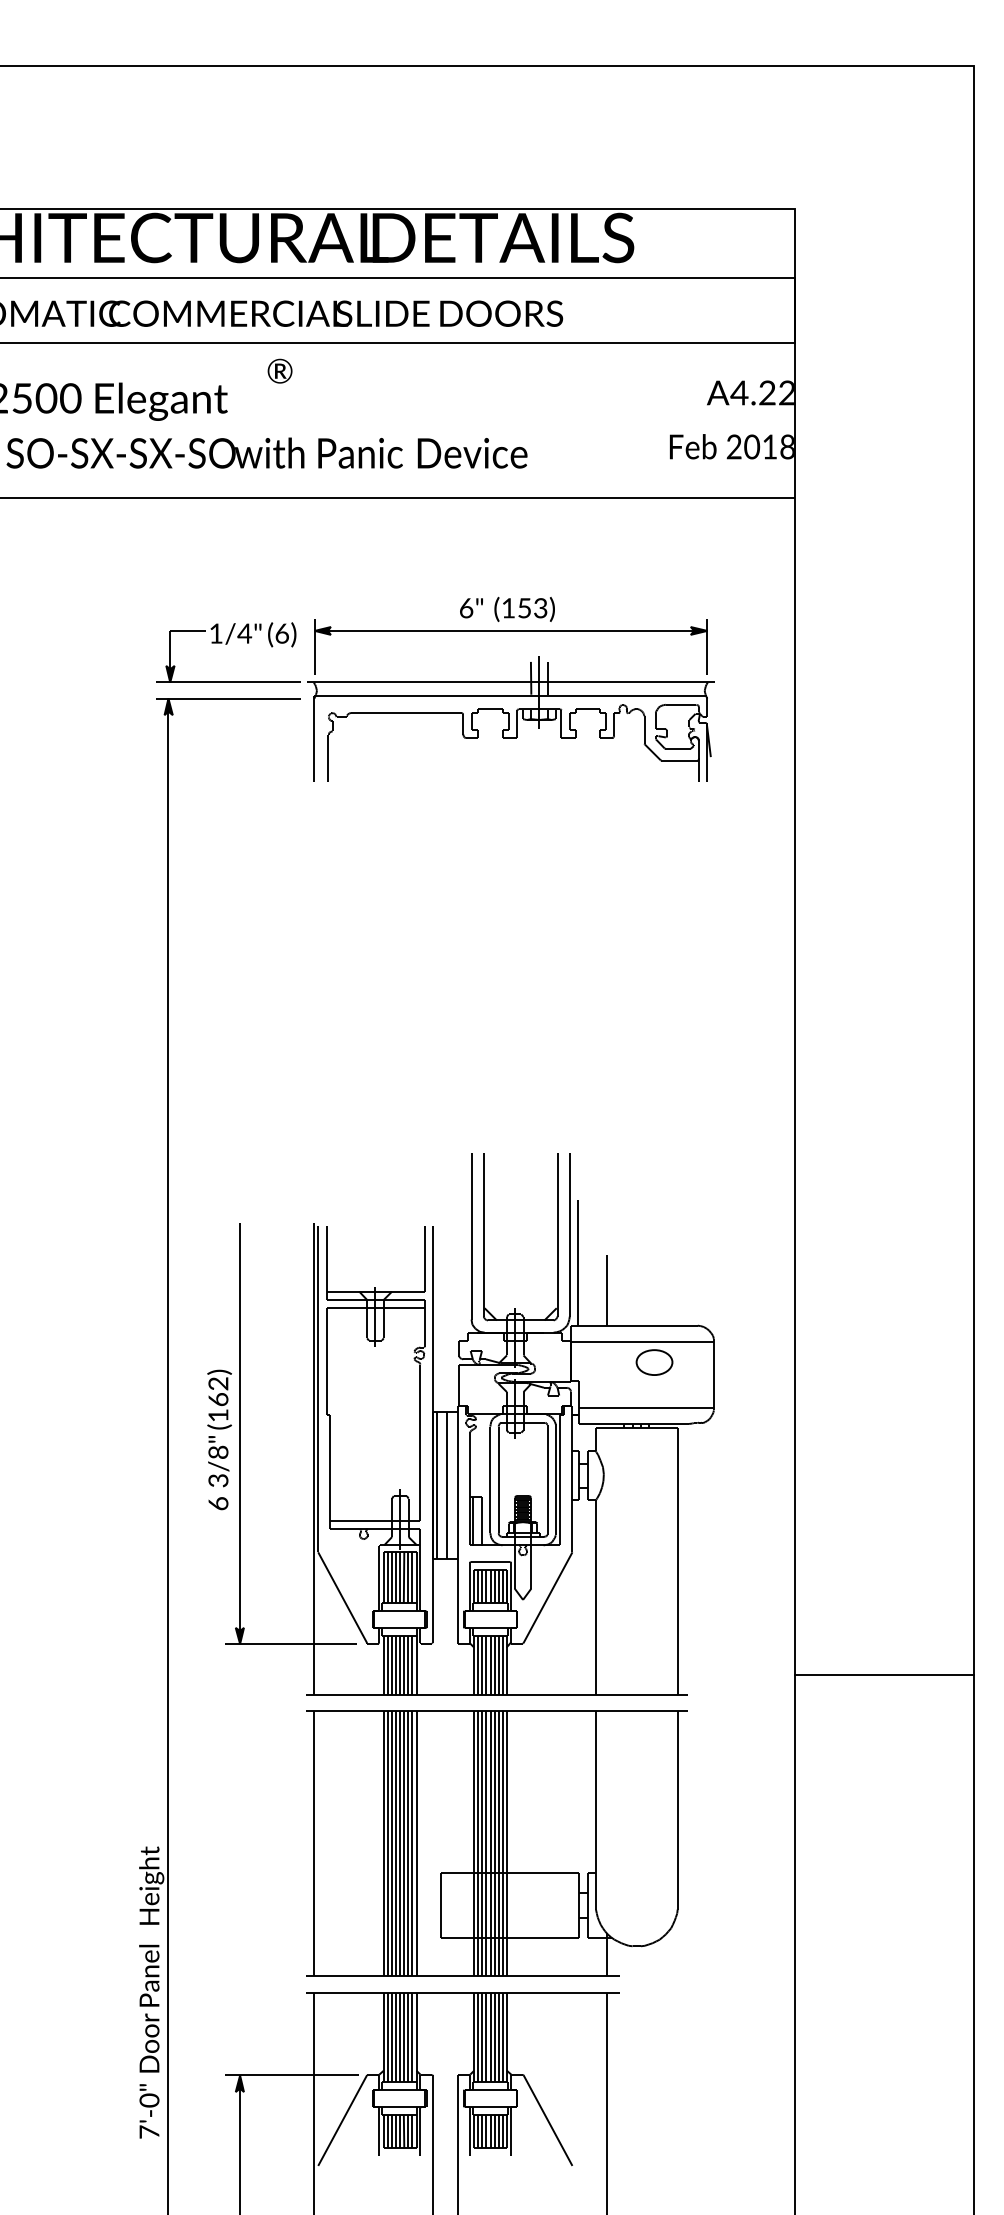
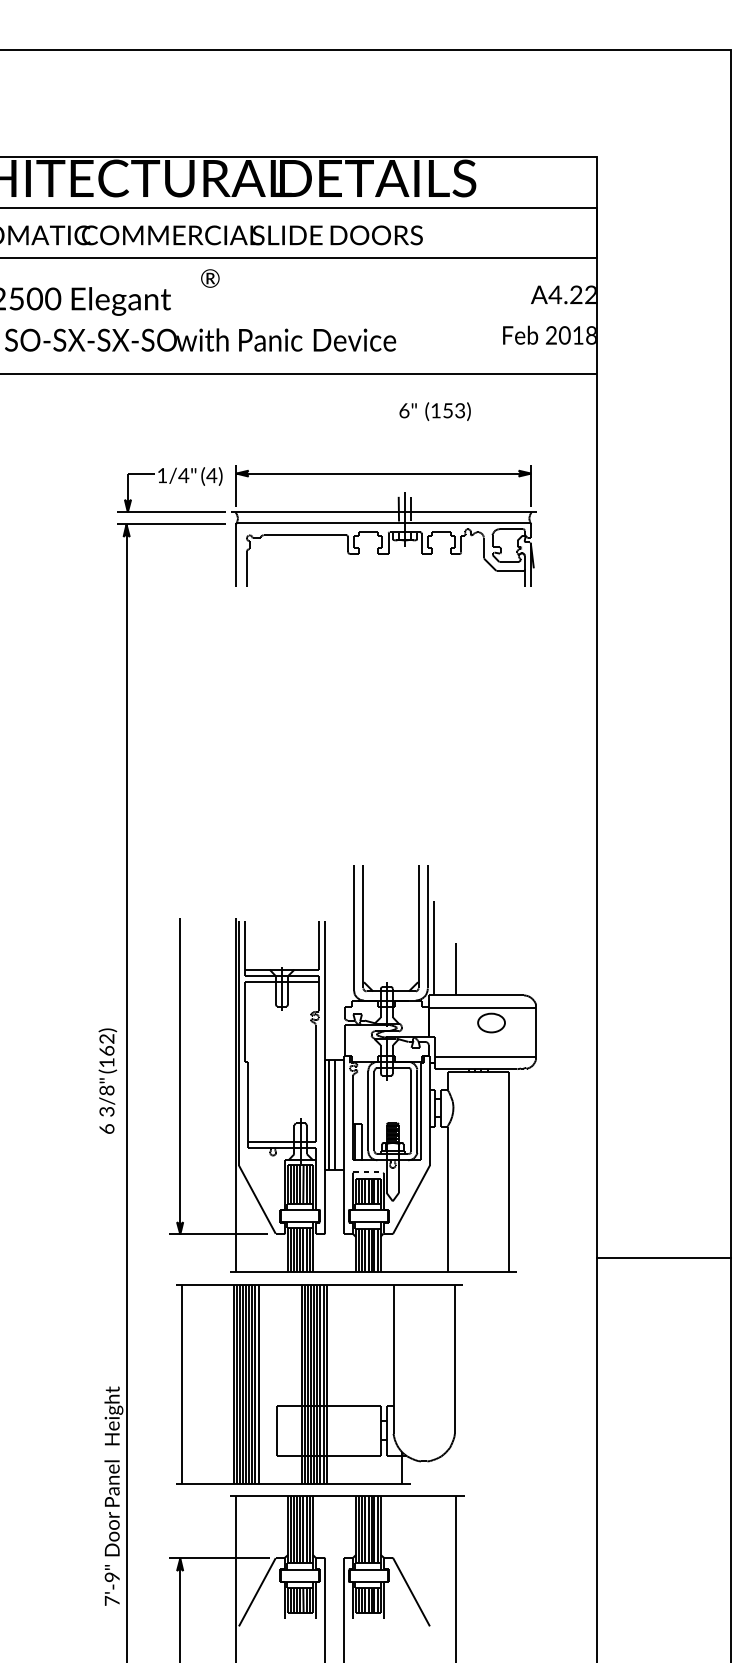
text: (507, 608) -> (435, 410), moved
text: (281, 633) -> (211, 475), (6) -> (4)
text: (219, 1439) -> (107, 1080), moved
line: (490, 1561) -> (368, 1172), solid -> dashed
part: (496, 1843) -> (318, 1384), moved
text: (149, 2100) -> (112, 1577), 7'-0" -> 7'-9"

